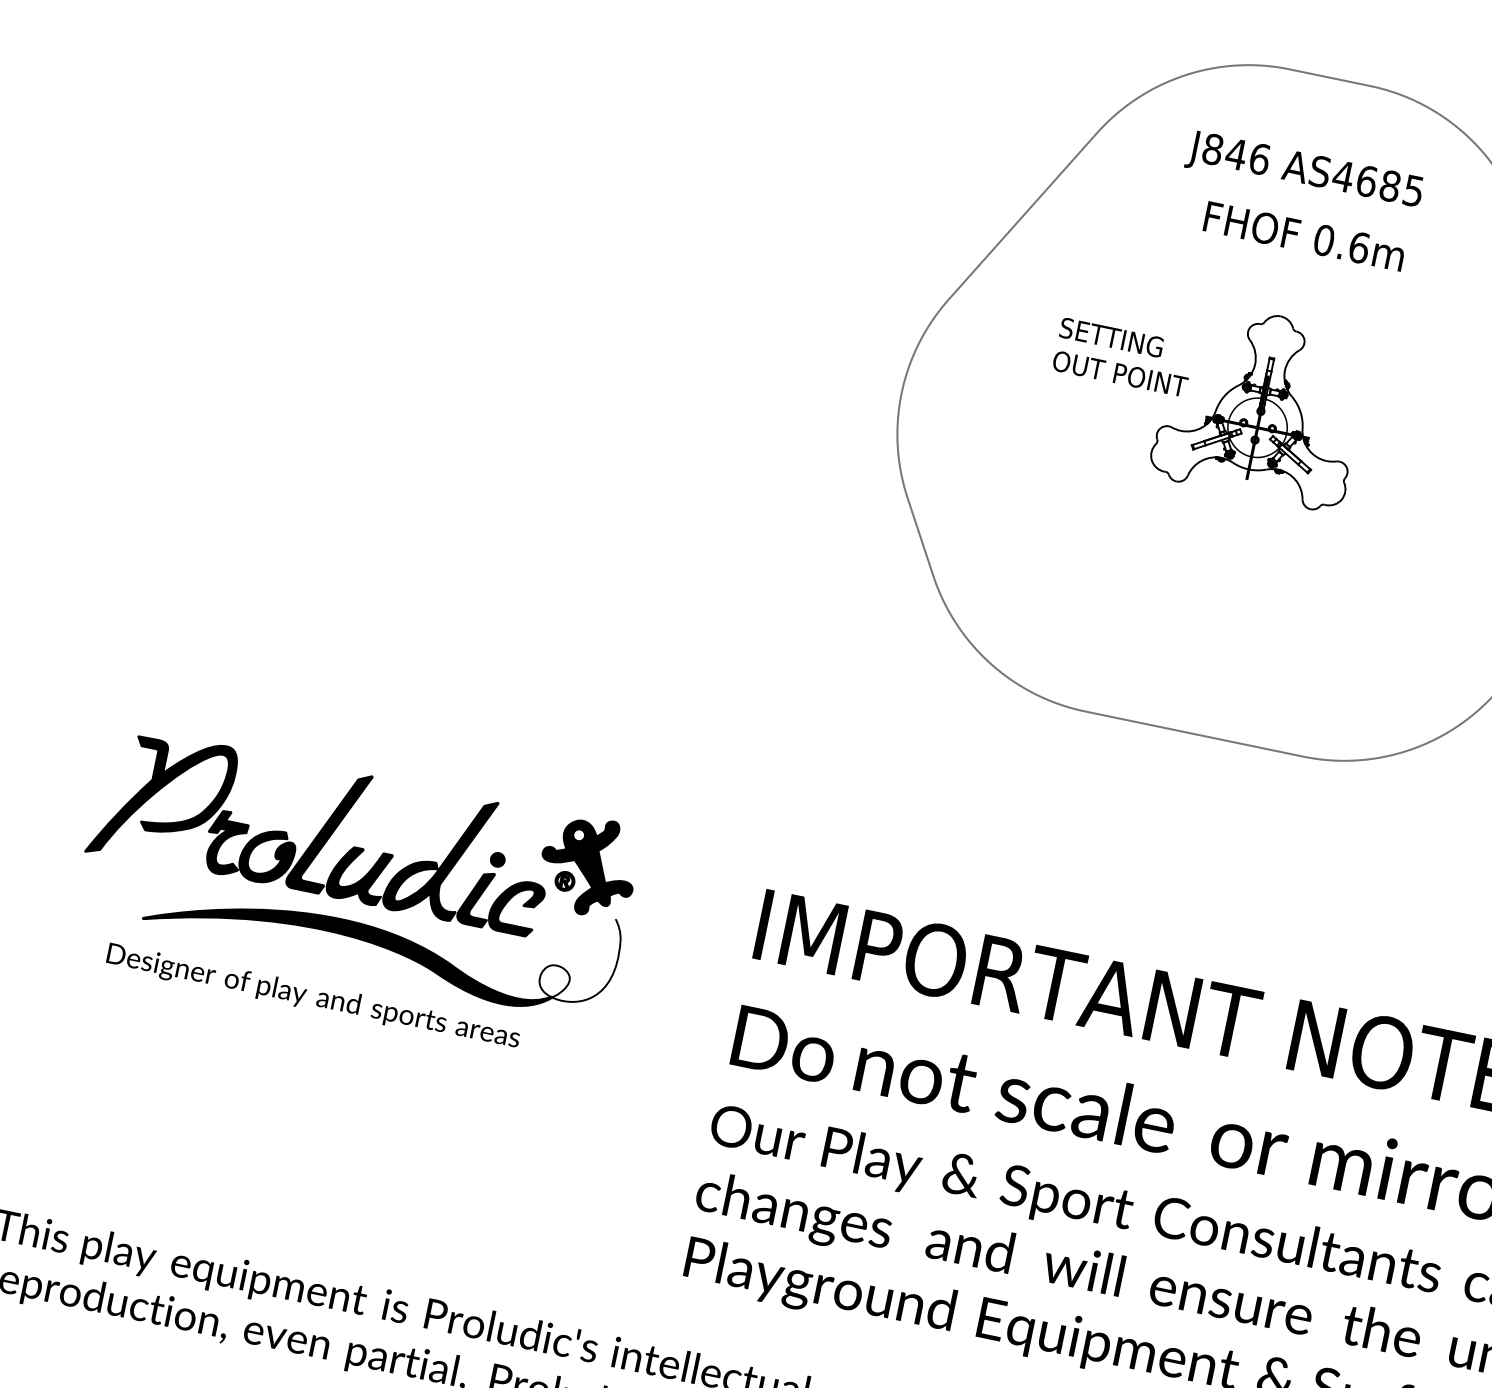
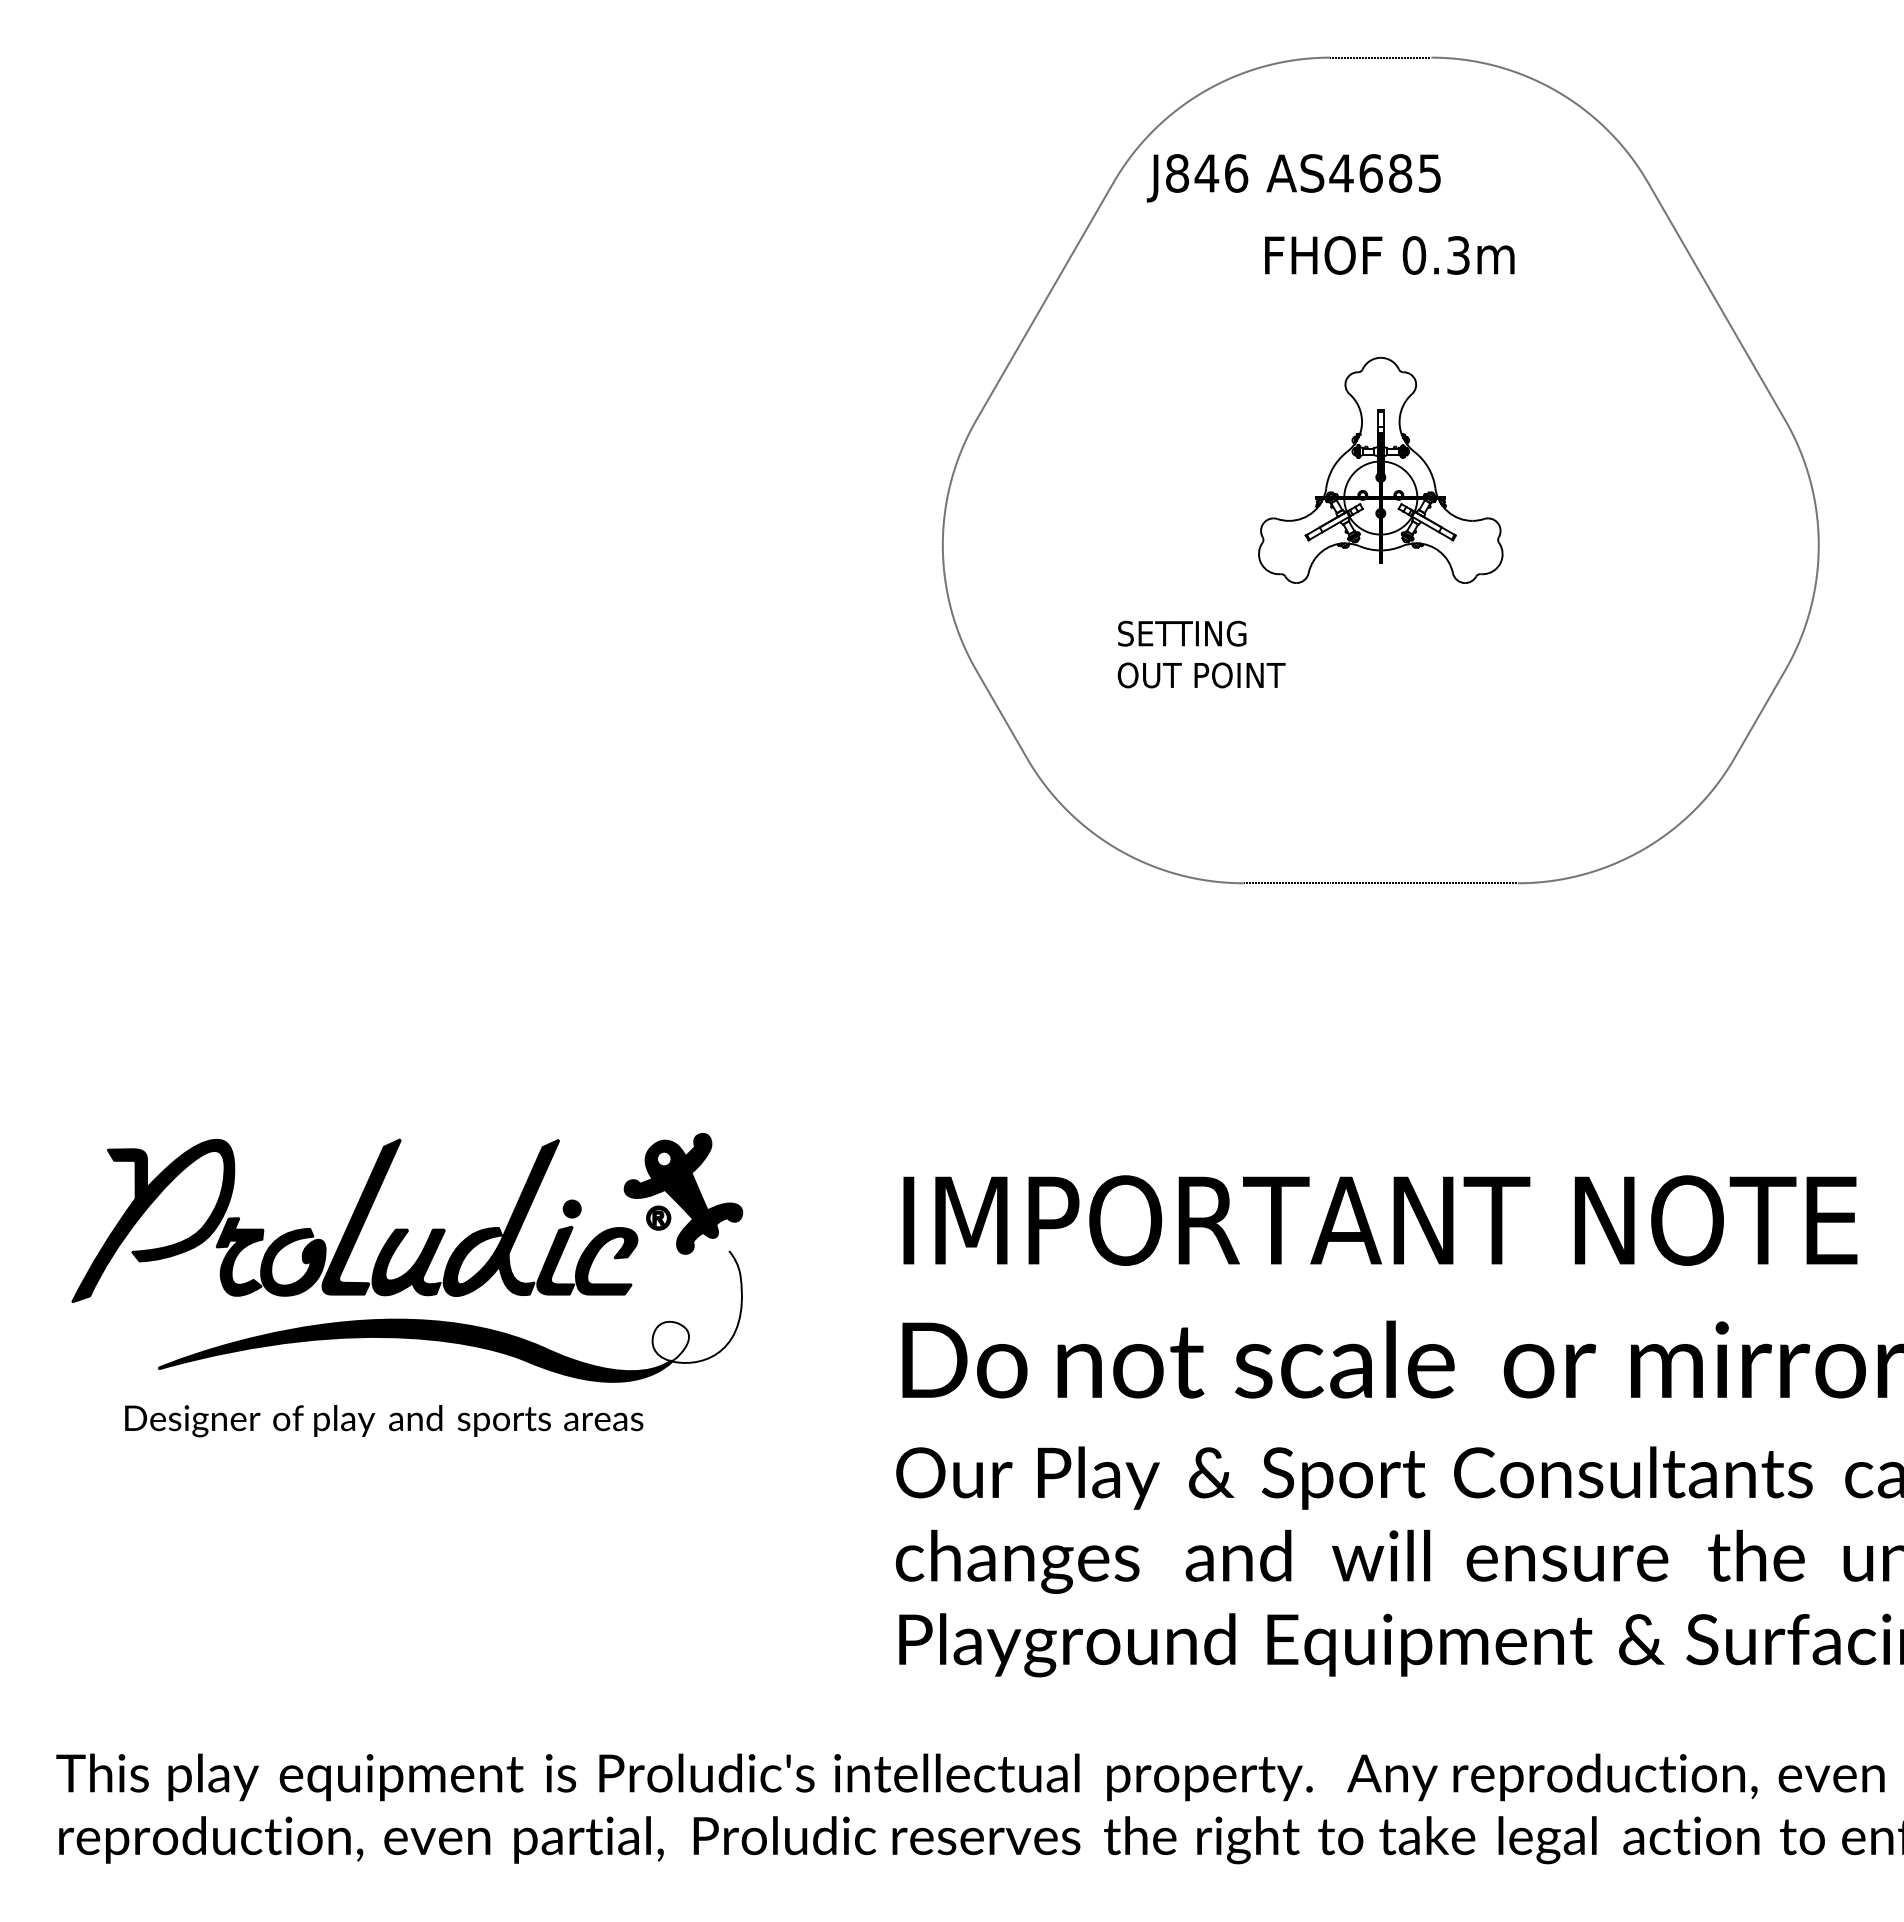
text: (1304, 172) -> (1293, 178), moved
text: (1359, 247) -> (1458, 255), 0.6m -> 0.3m
text: (1123, 357) -> (1201, 654), moved

